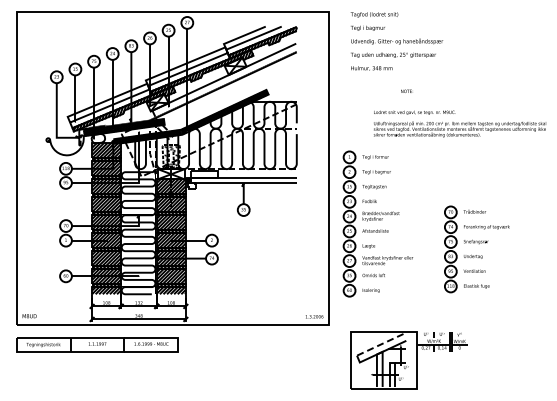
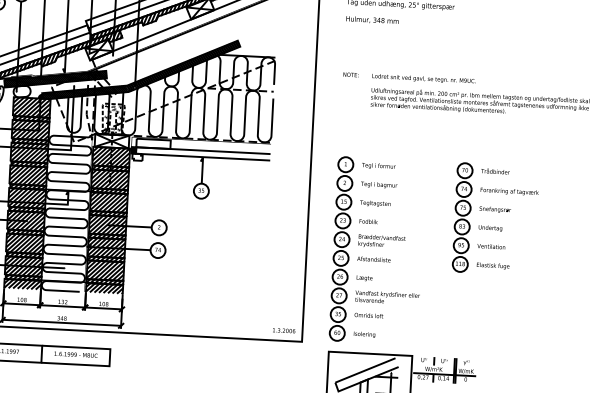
text: (406, 90) -> (350, 73), moved
part: (377, 223) -> (376, 250), moved
part: (476, 249) -> (495, 219), moved
line: (380, 344) -> (365, 370), dashed -> solid

